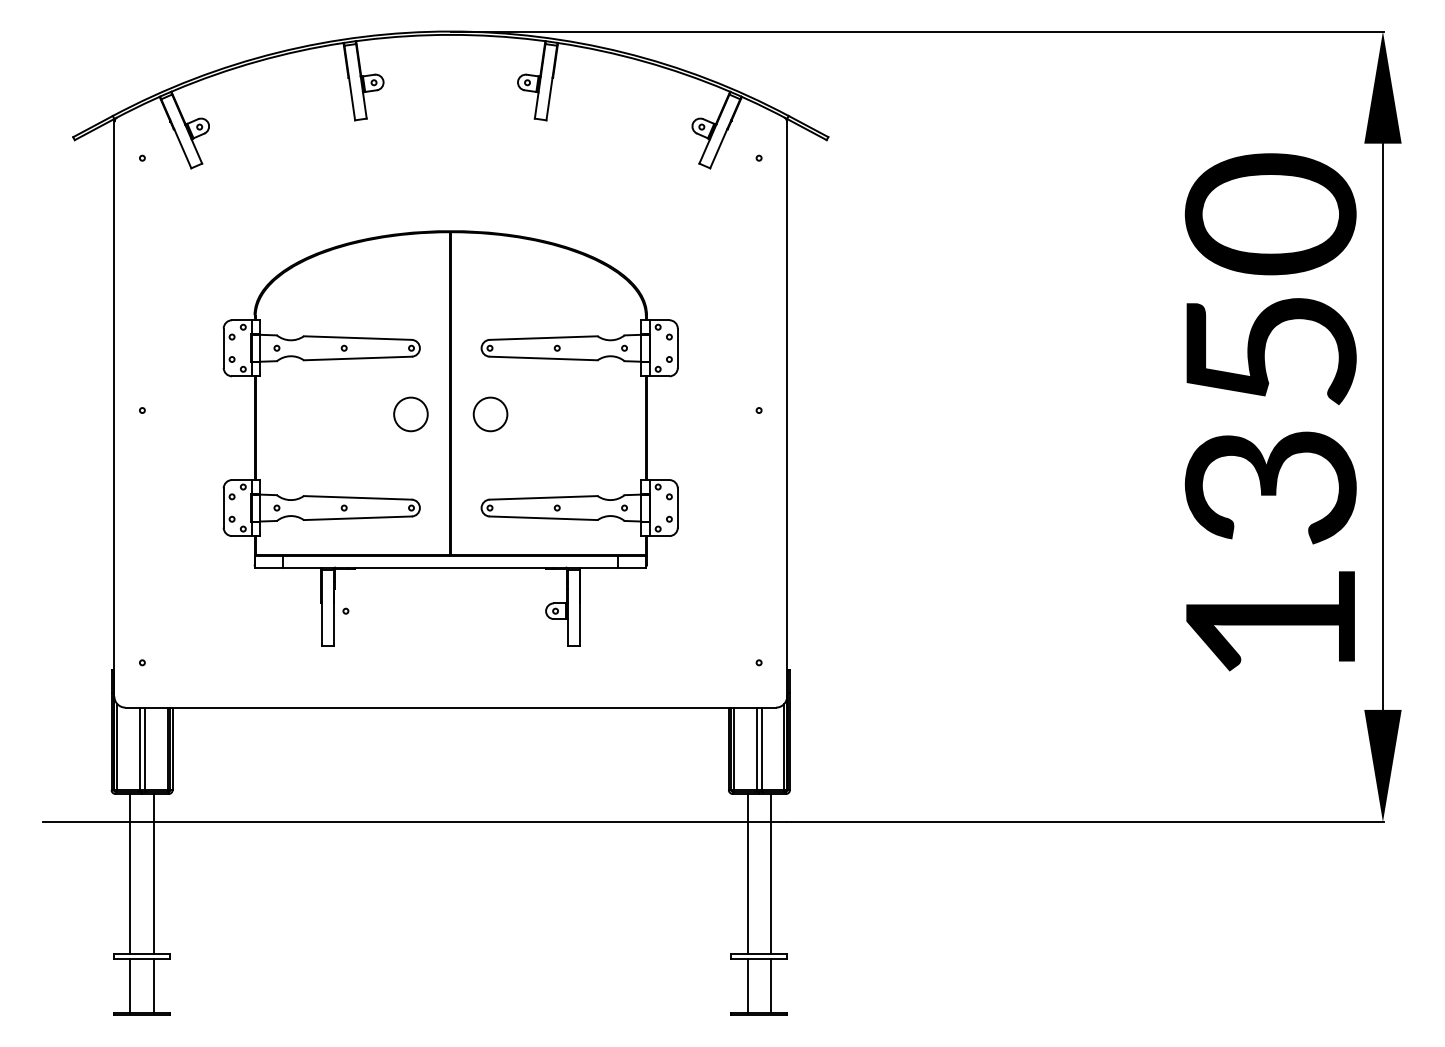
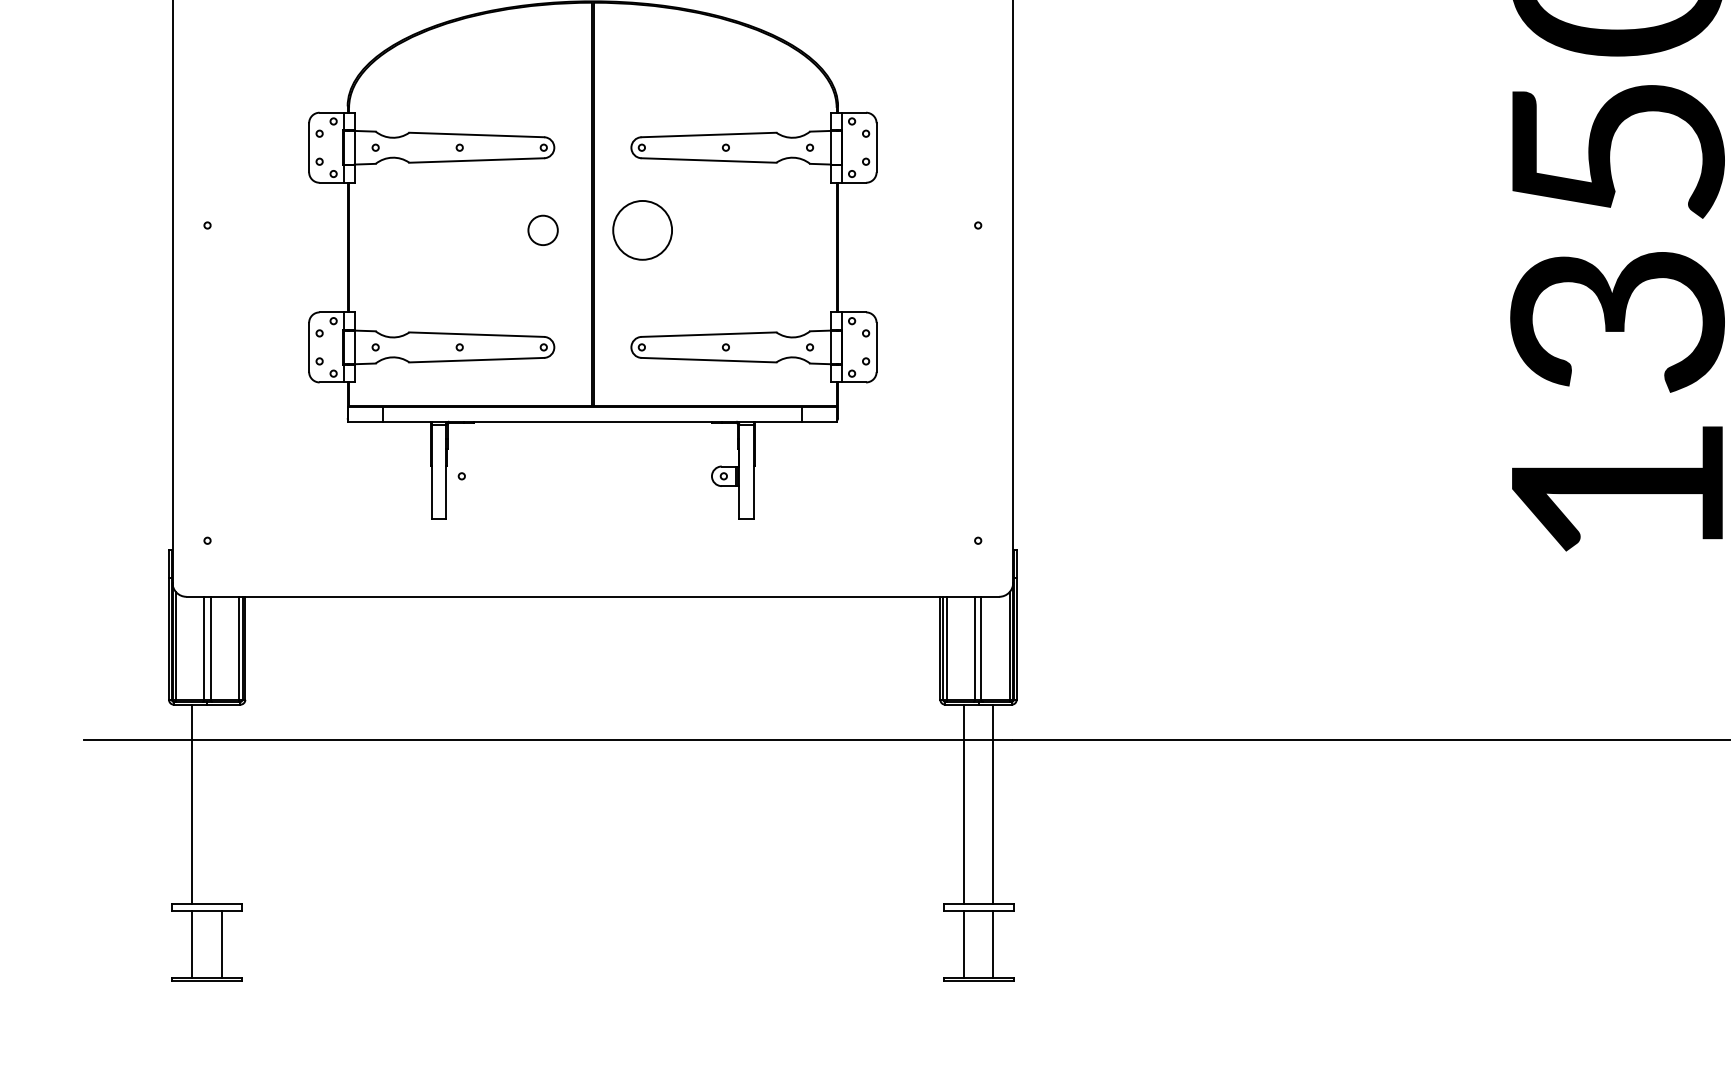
circle: (410, 414) -> (542, 230), size x0.7
circle: (490, 414) -> (642, 230), size x1.4
line: (153, 873) -> (221, 804), removed

